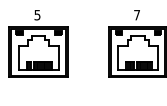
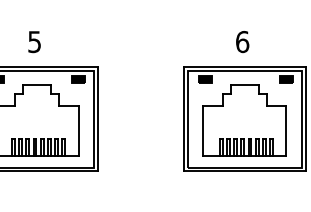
text: (137, 14) -> (243, 40), 7 -> 6

